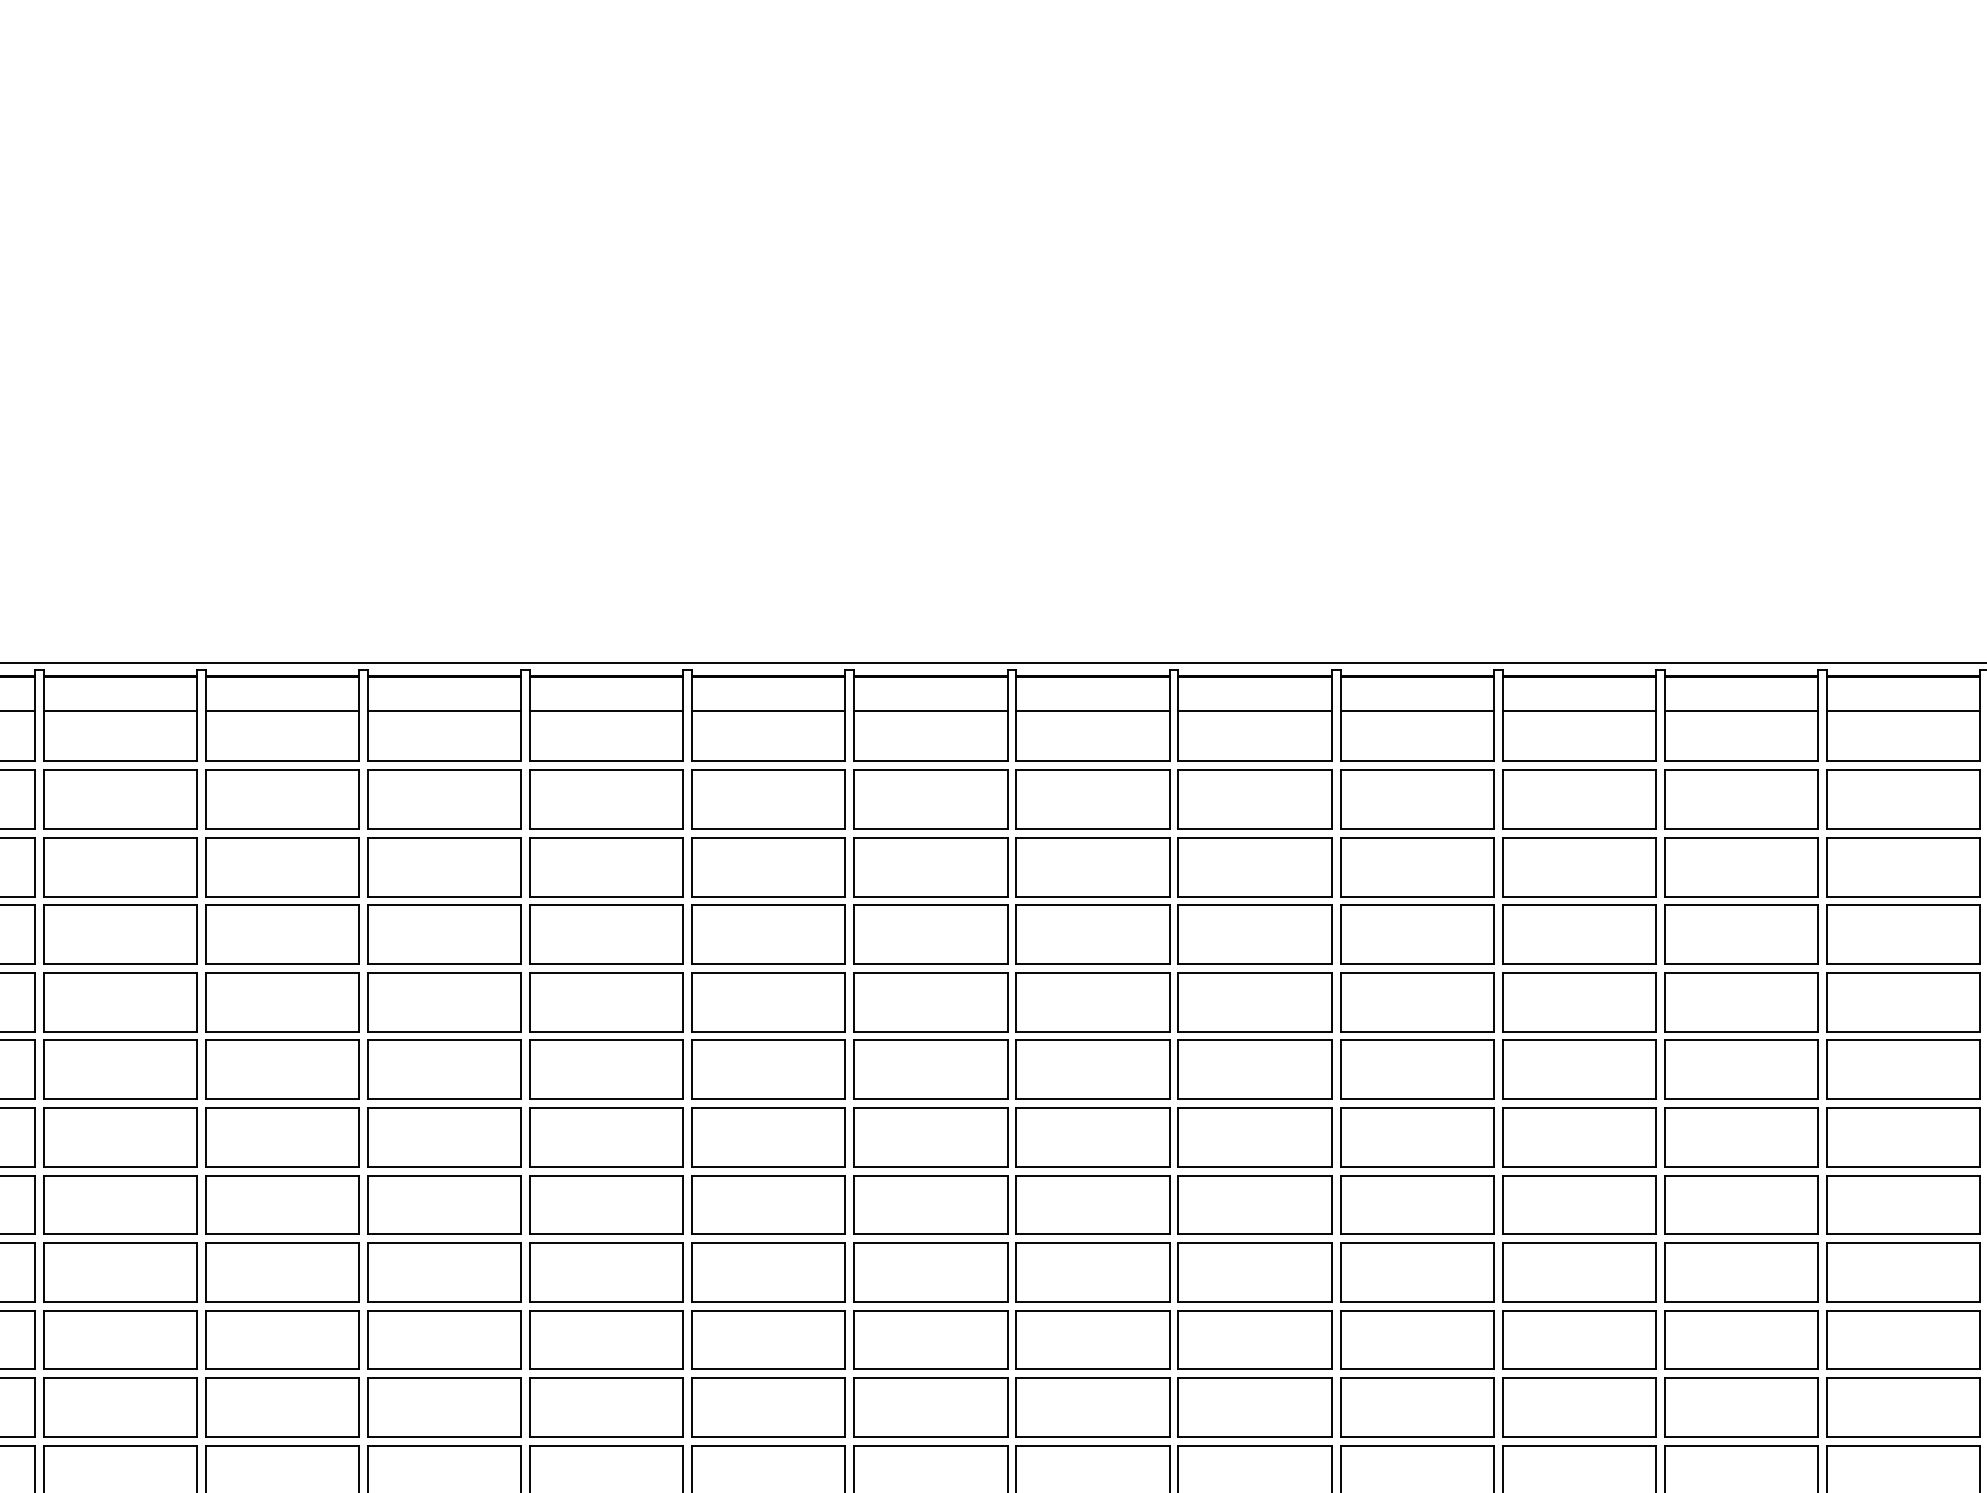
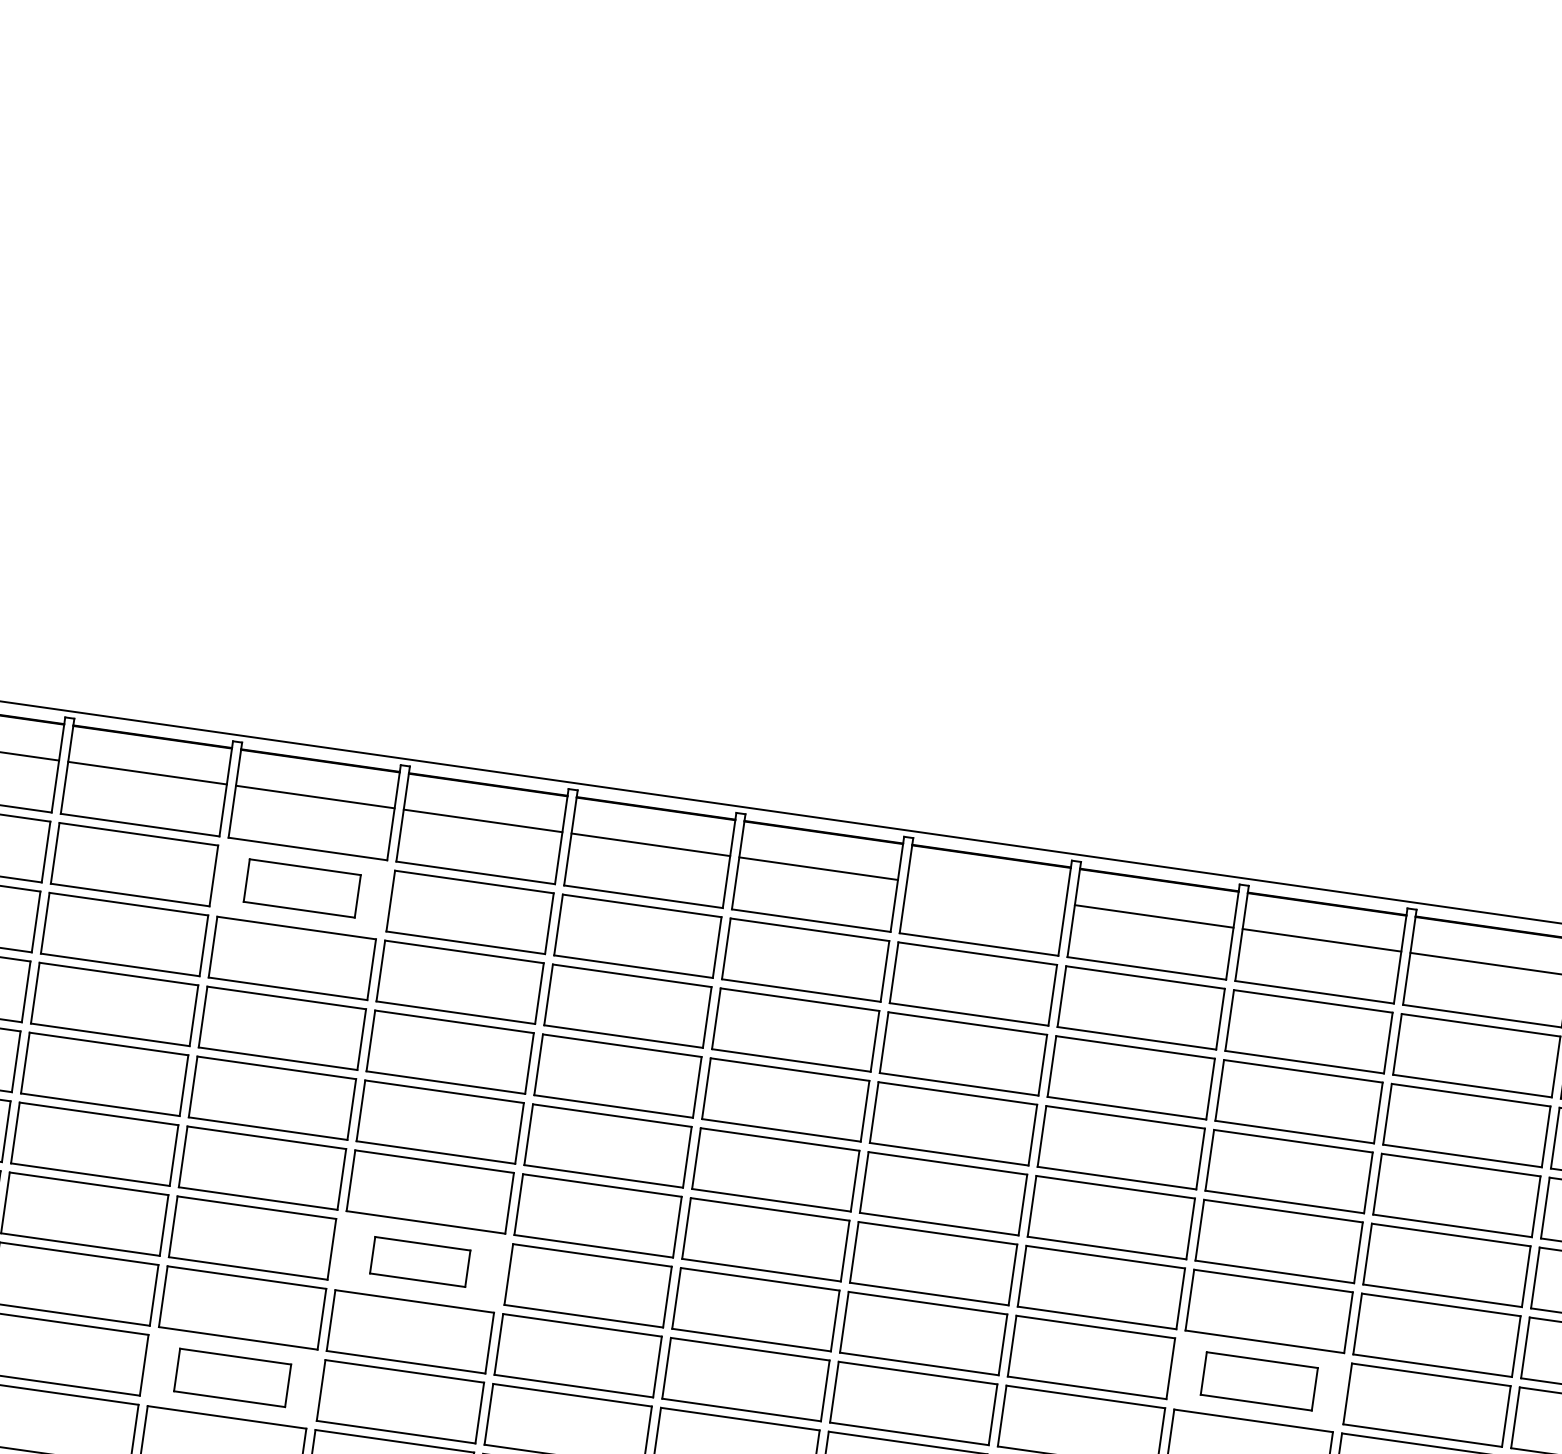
line: (1092, 711) -> (985, 892), removed
part: (444, 799) -> (302, 888), size x0.7
part: (606, 1137) -> (420, 1262), size x0.6
part: (1417, 1137) -> (1259, 1381), size x0.7
part: (444, 1272) -> (232, 1377), size x0.7

